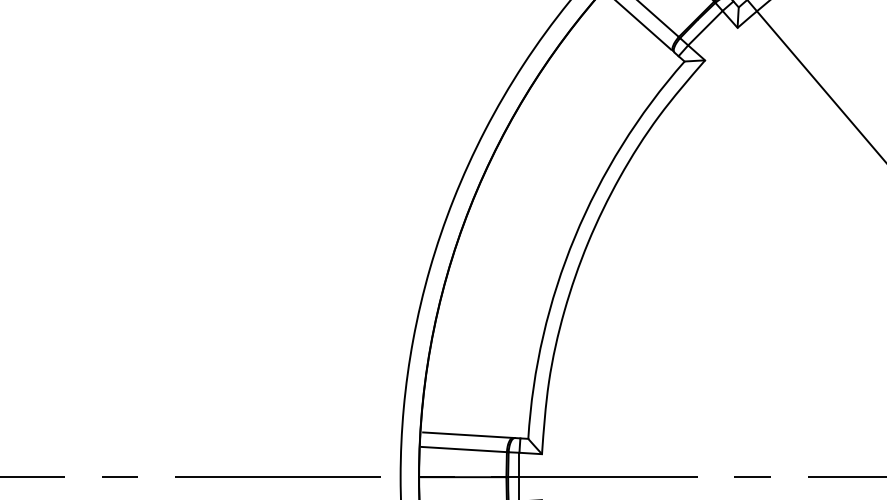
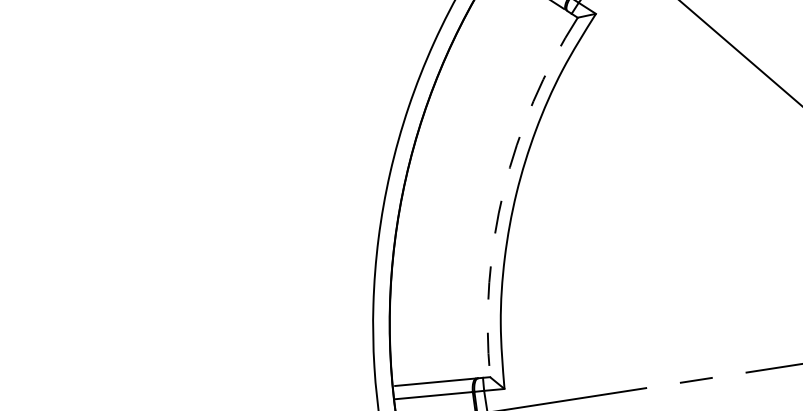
arc: (574, 237) -> (503, 190), solid -> dashed

